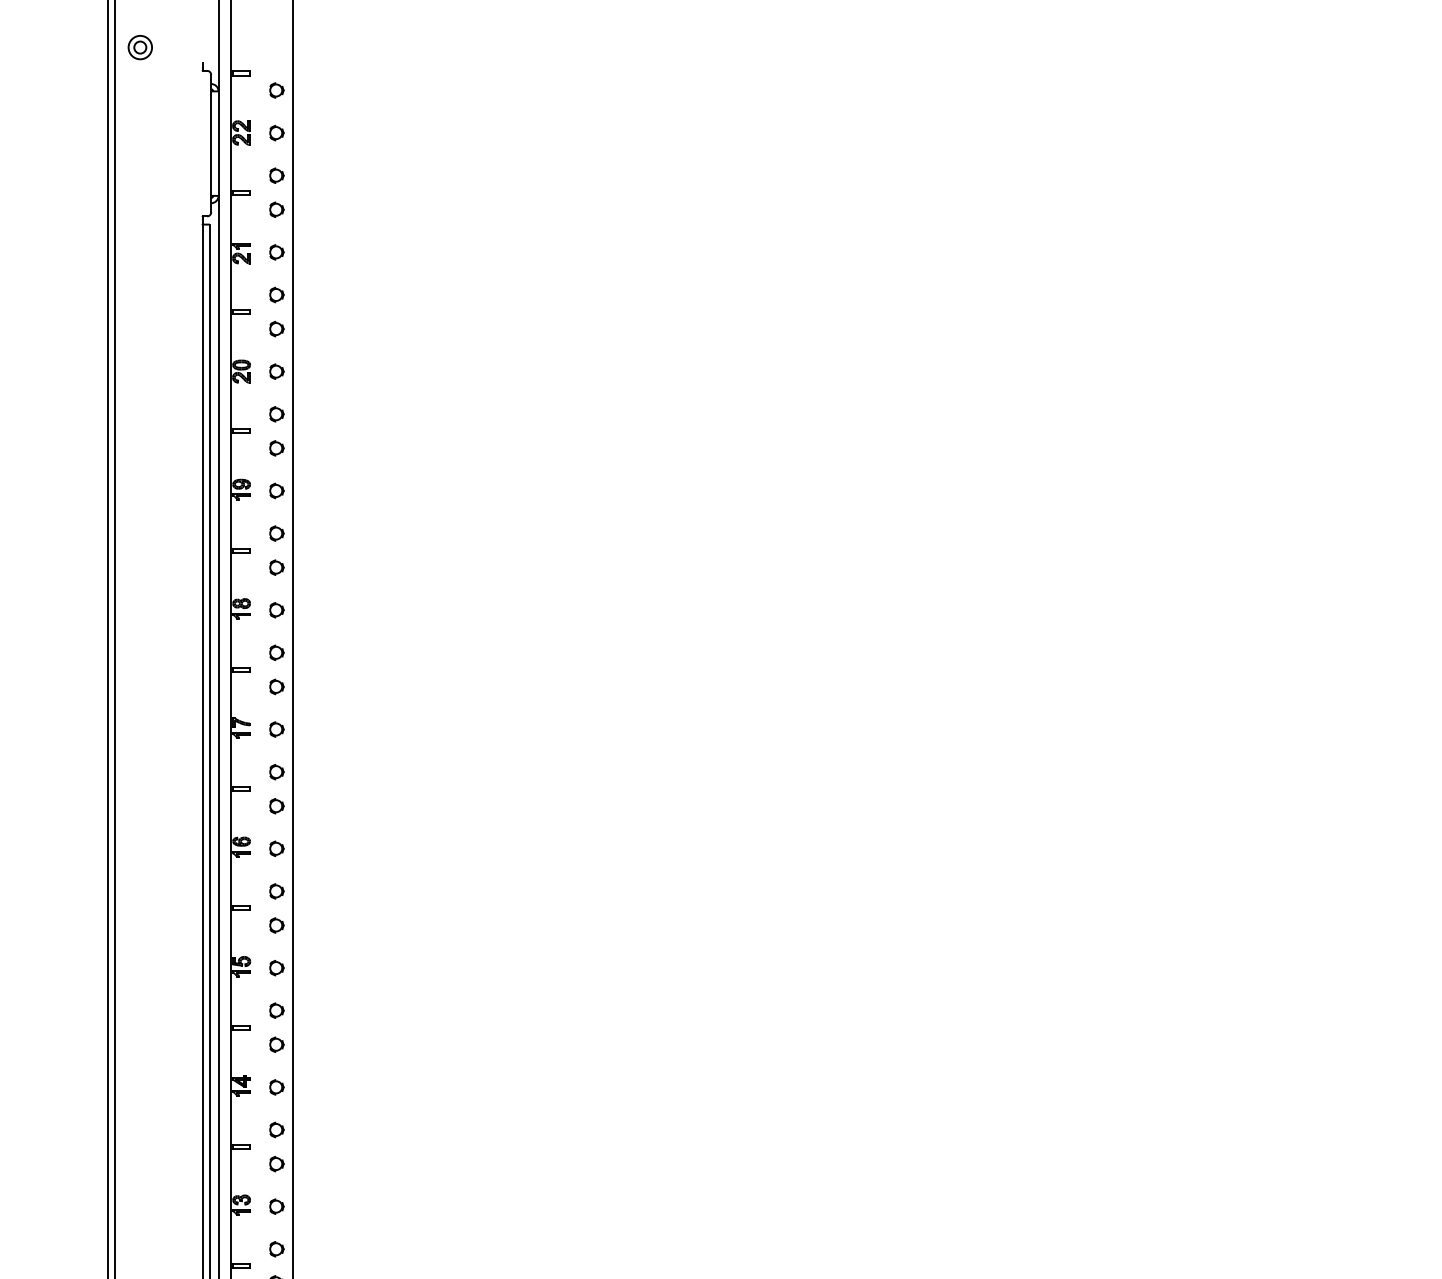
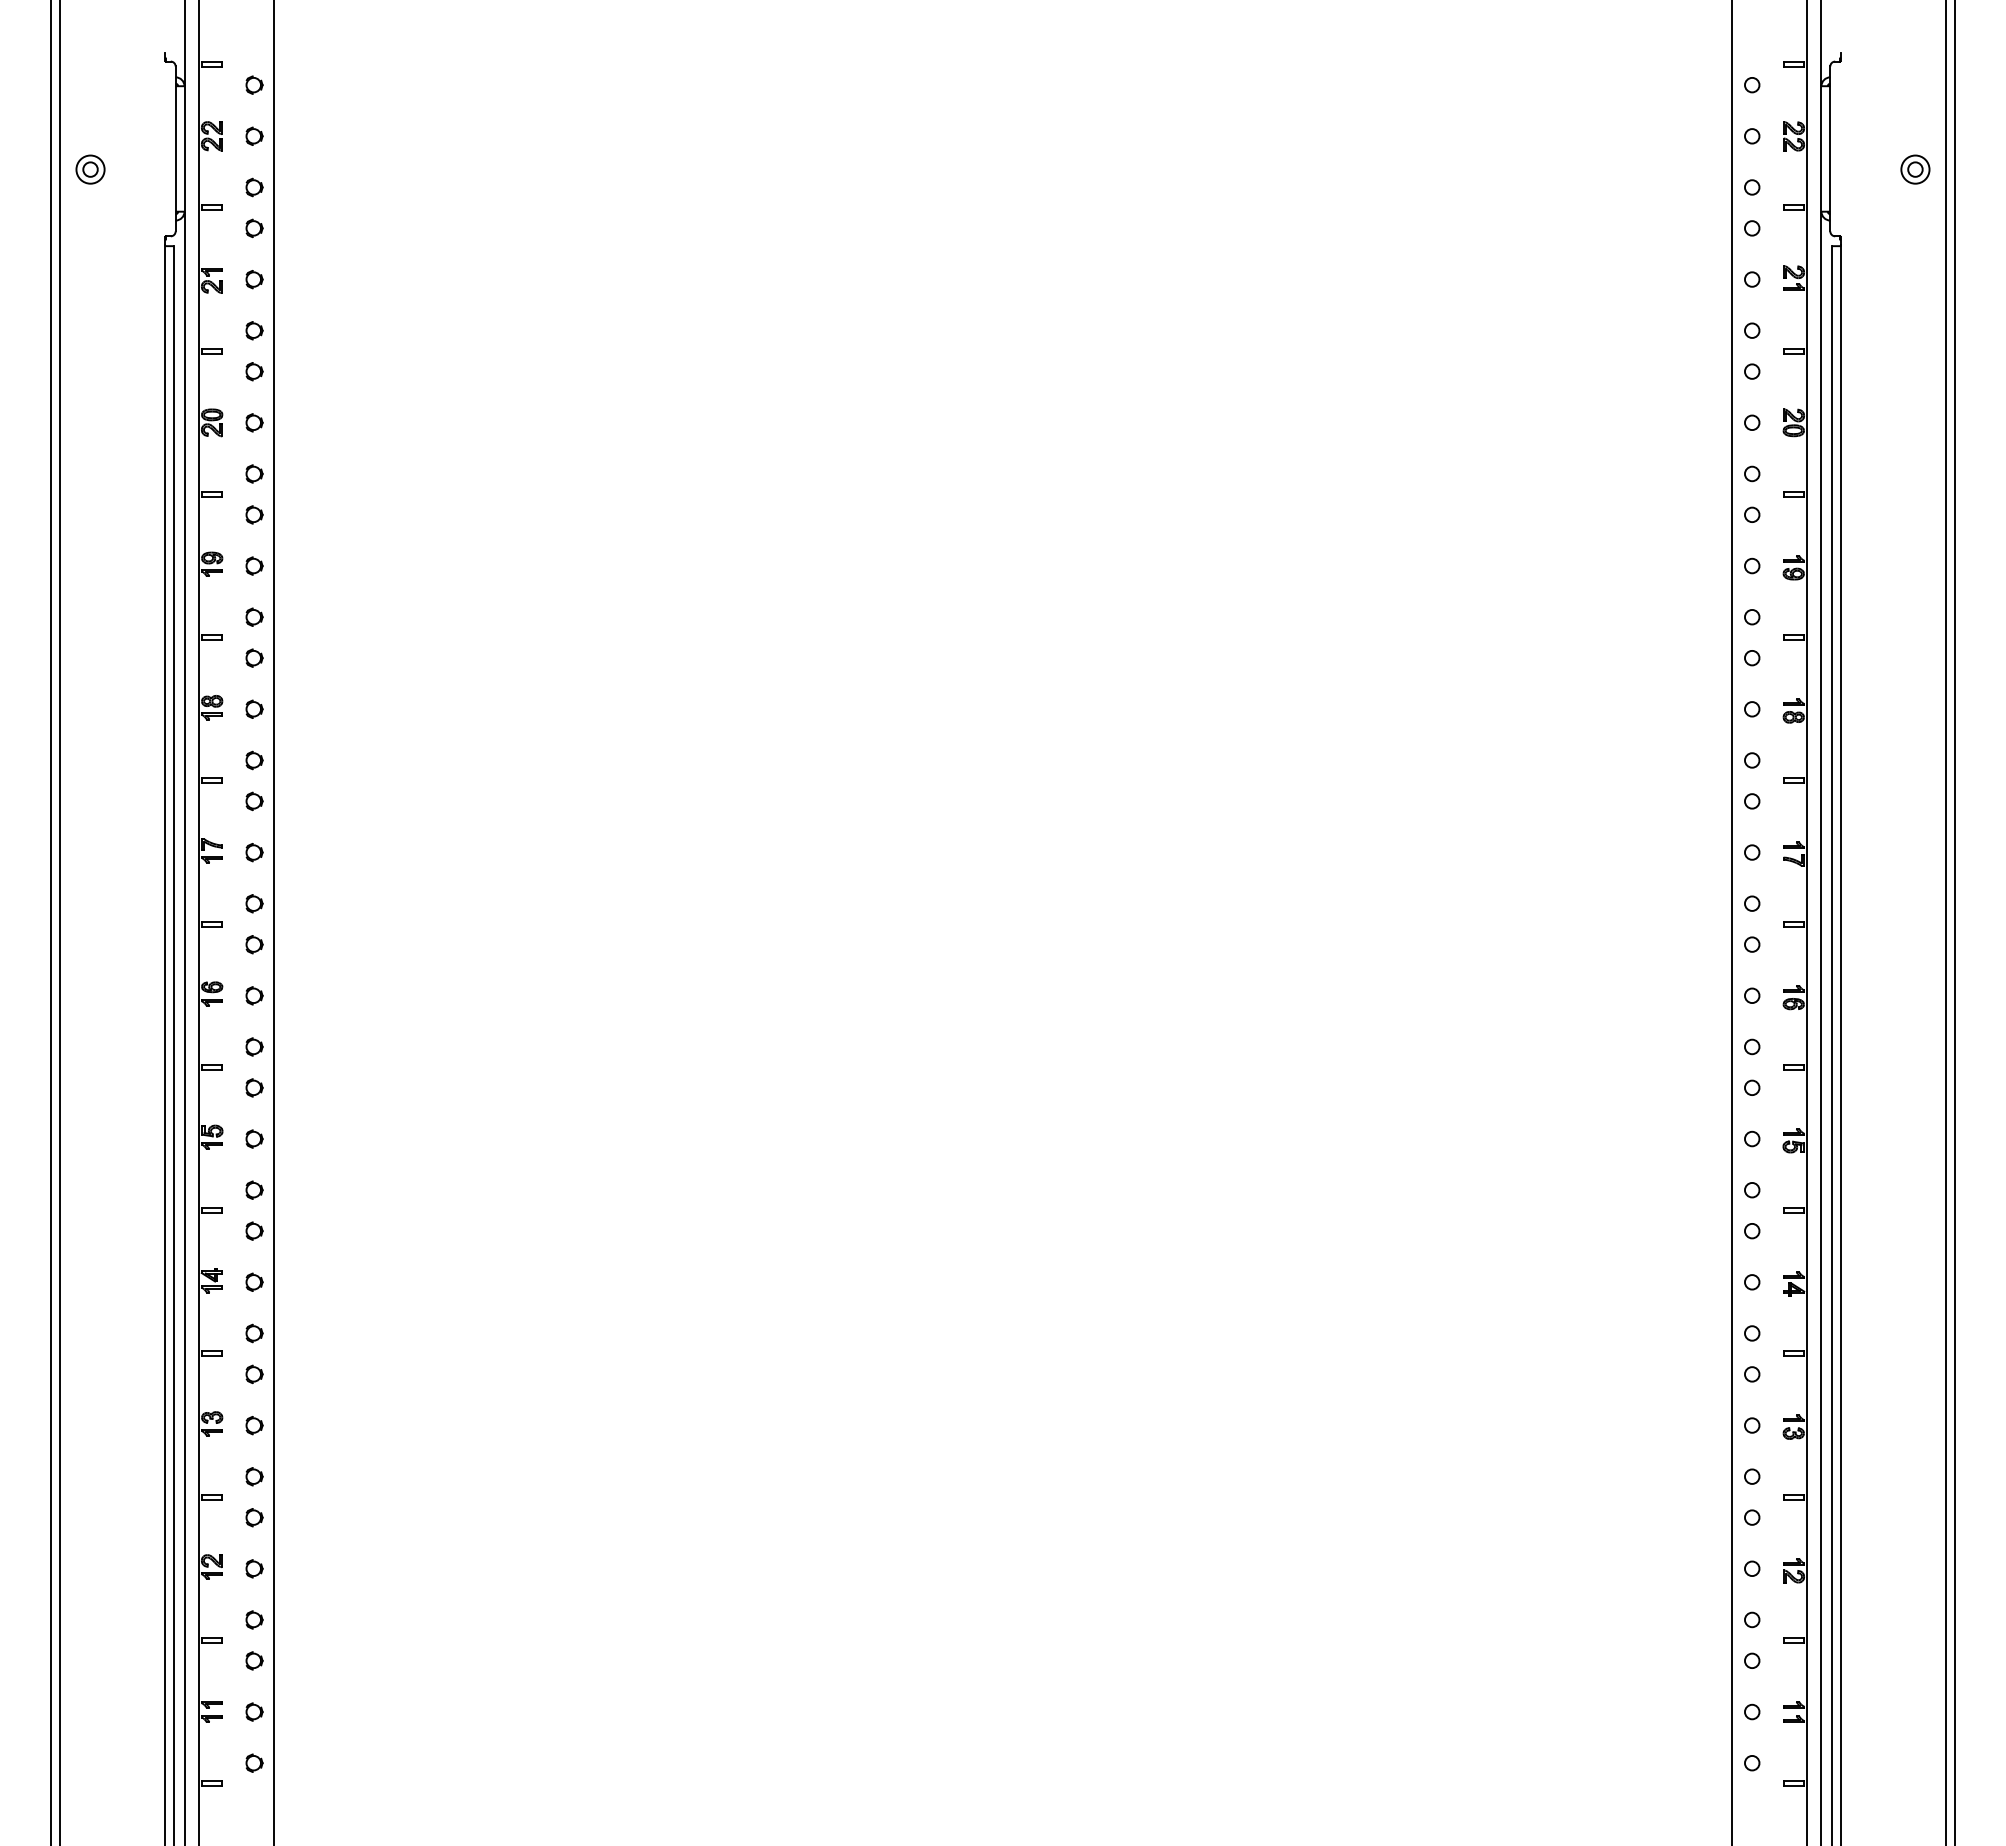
part: (140, 47) -> (90, 169), moved

